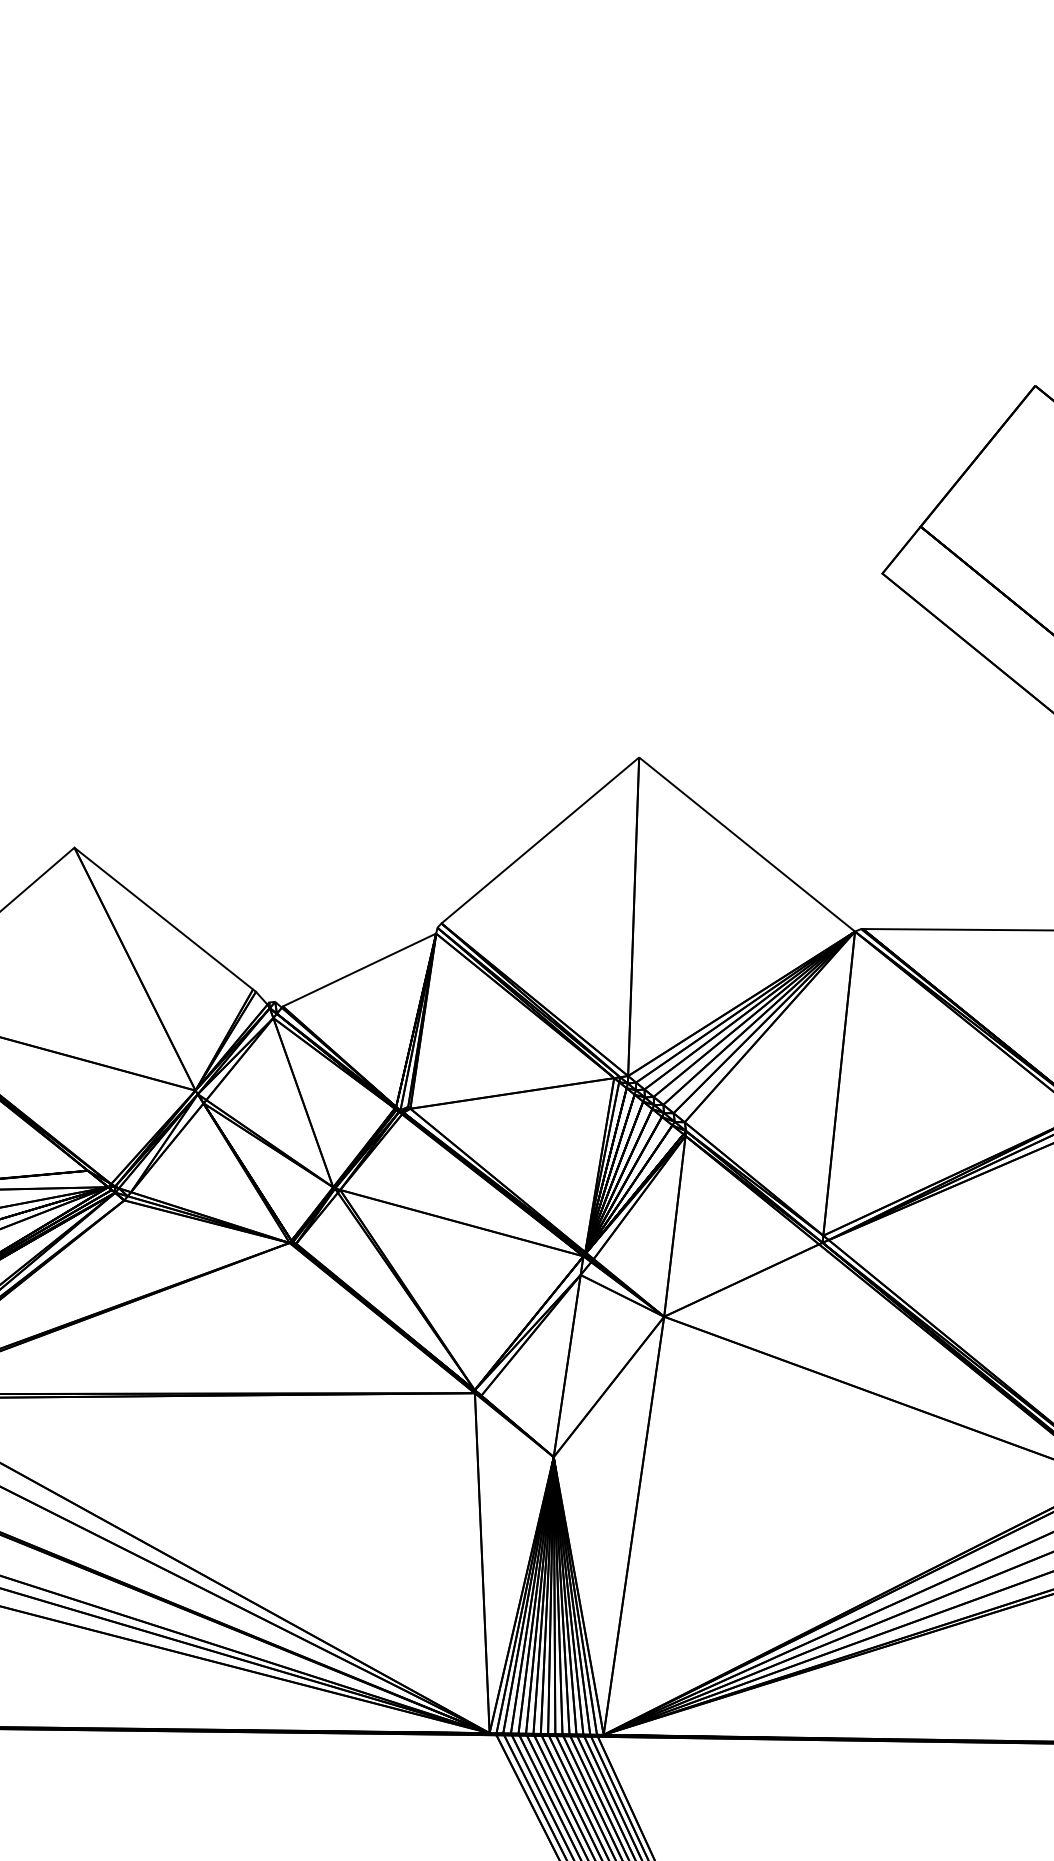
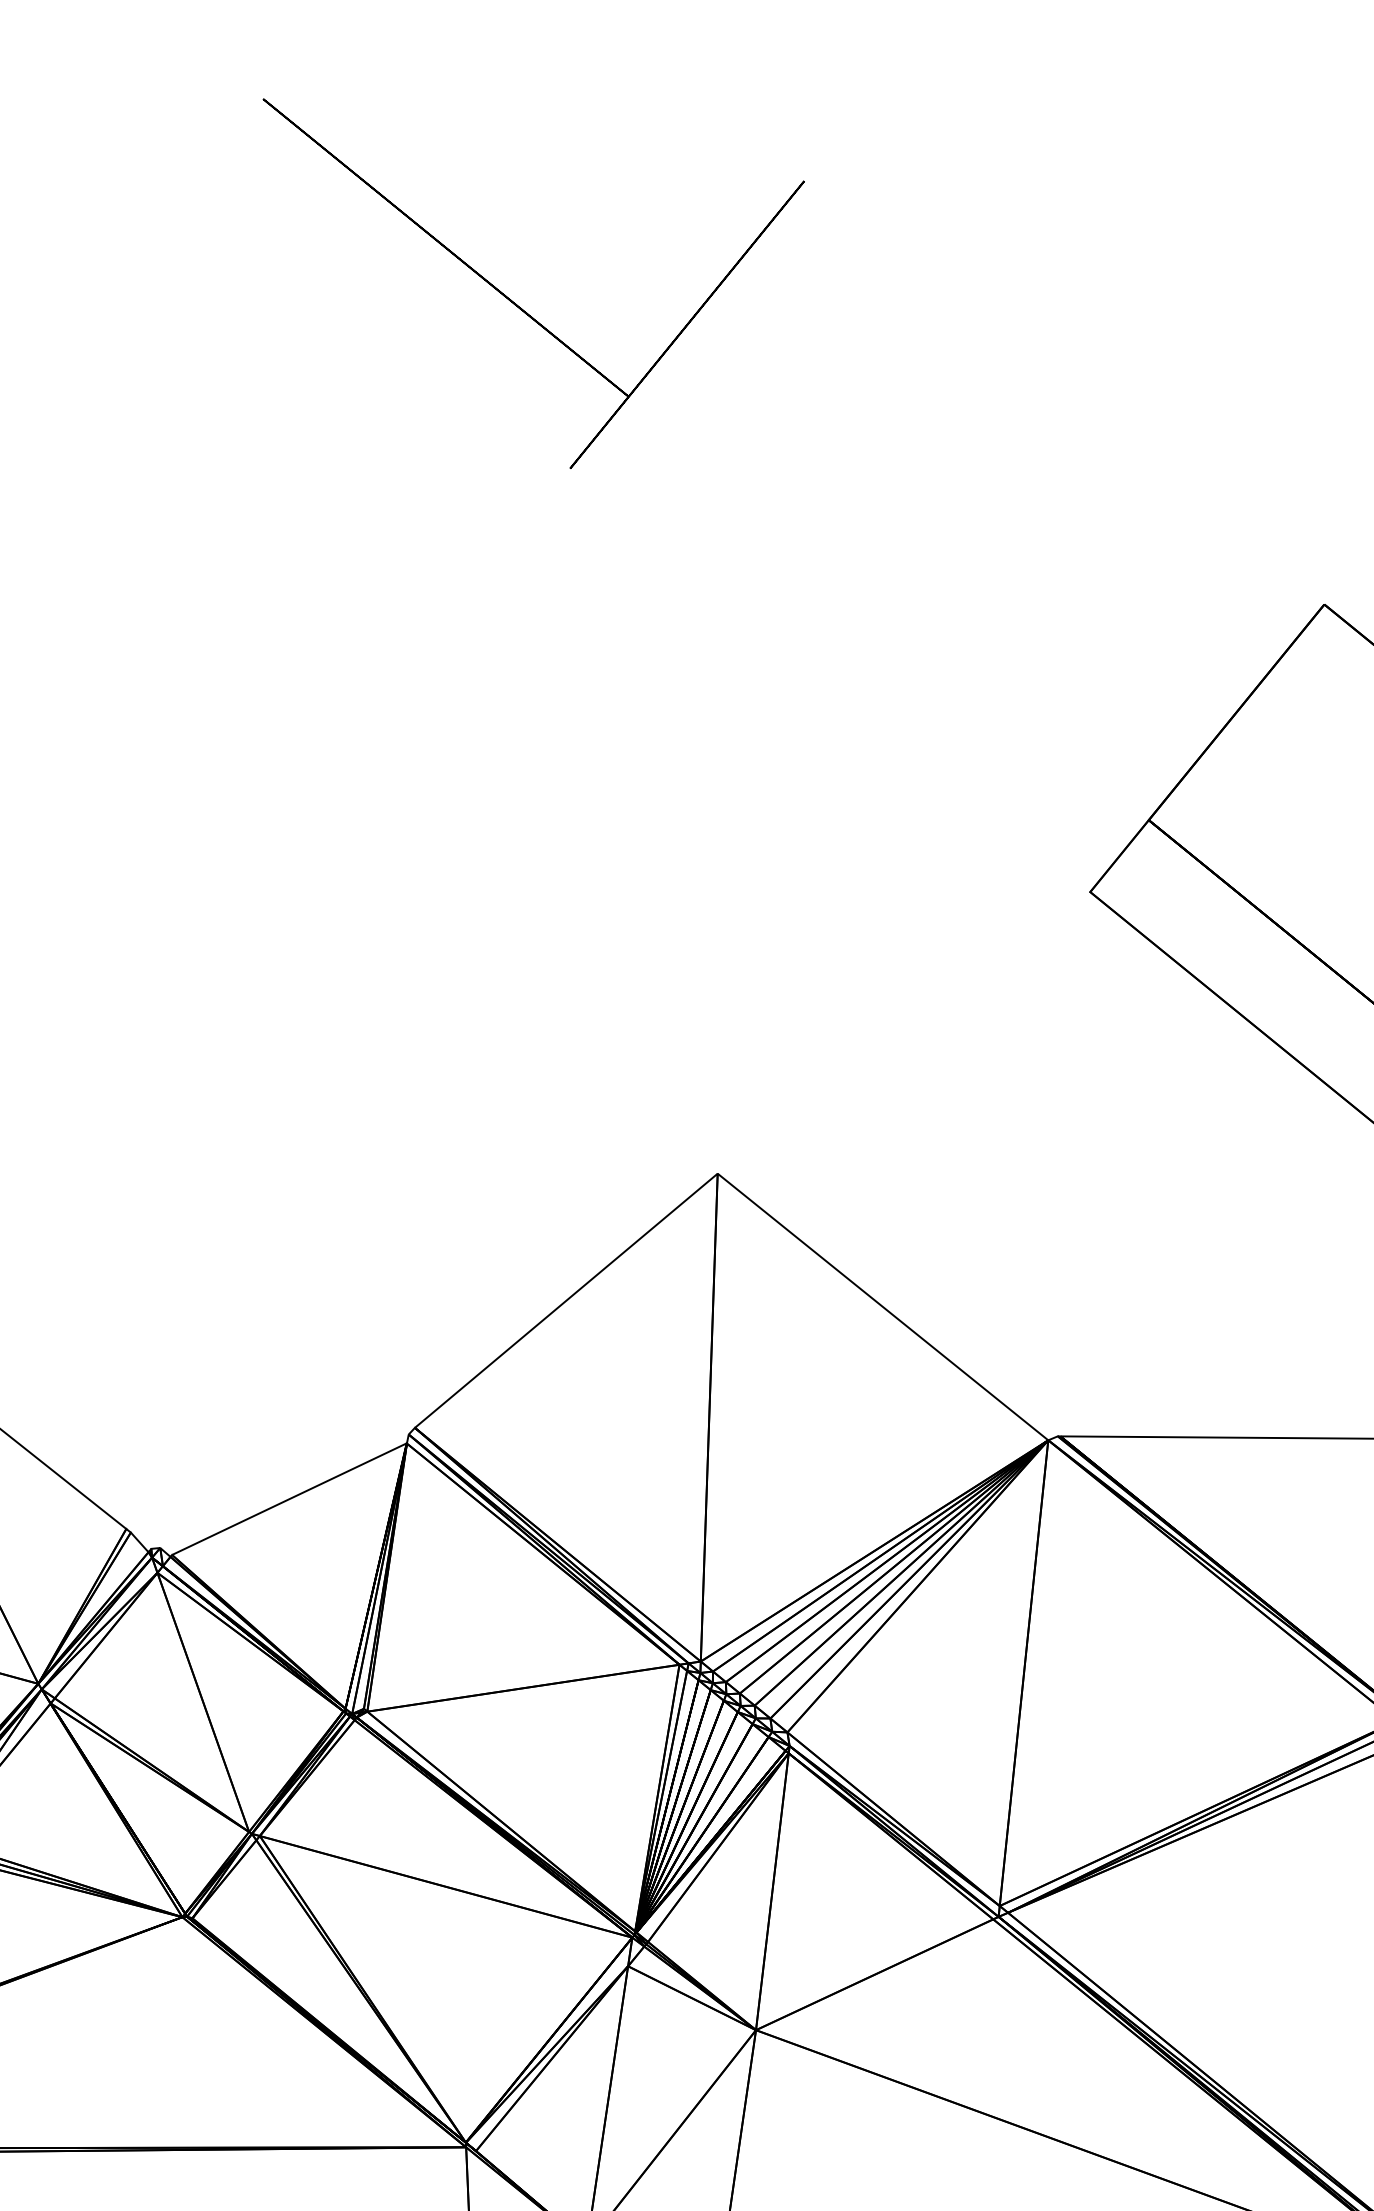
part: (507, 188) -> (516, 302), added

